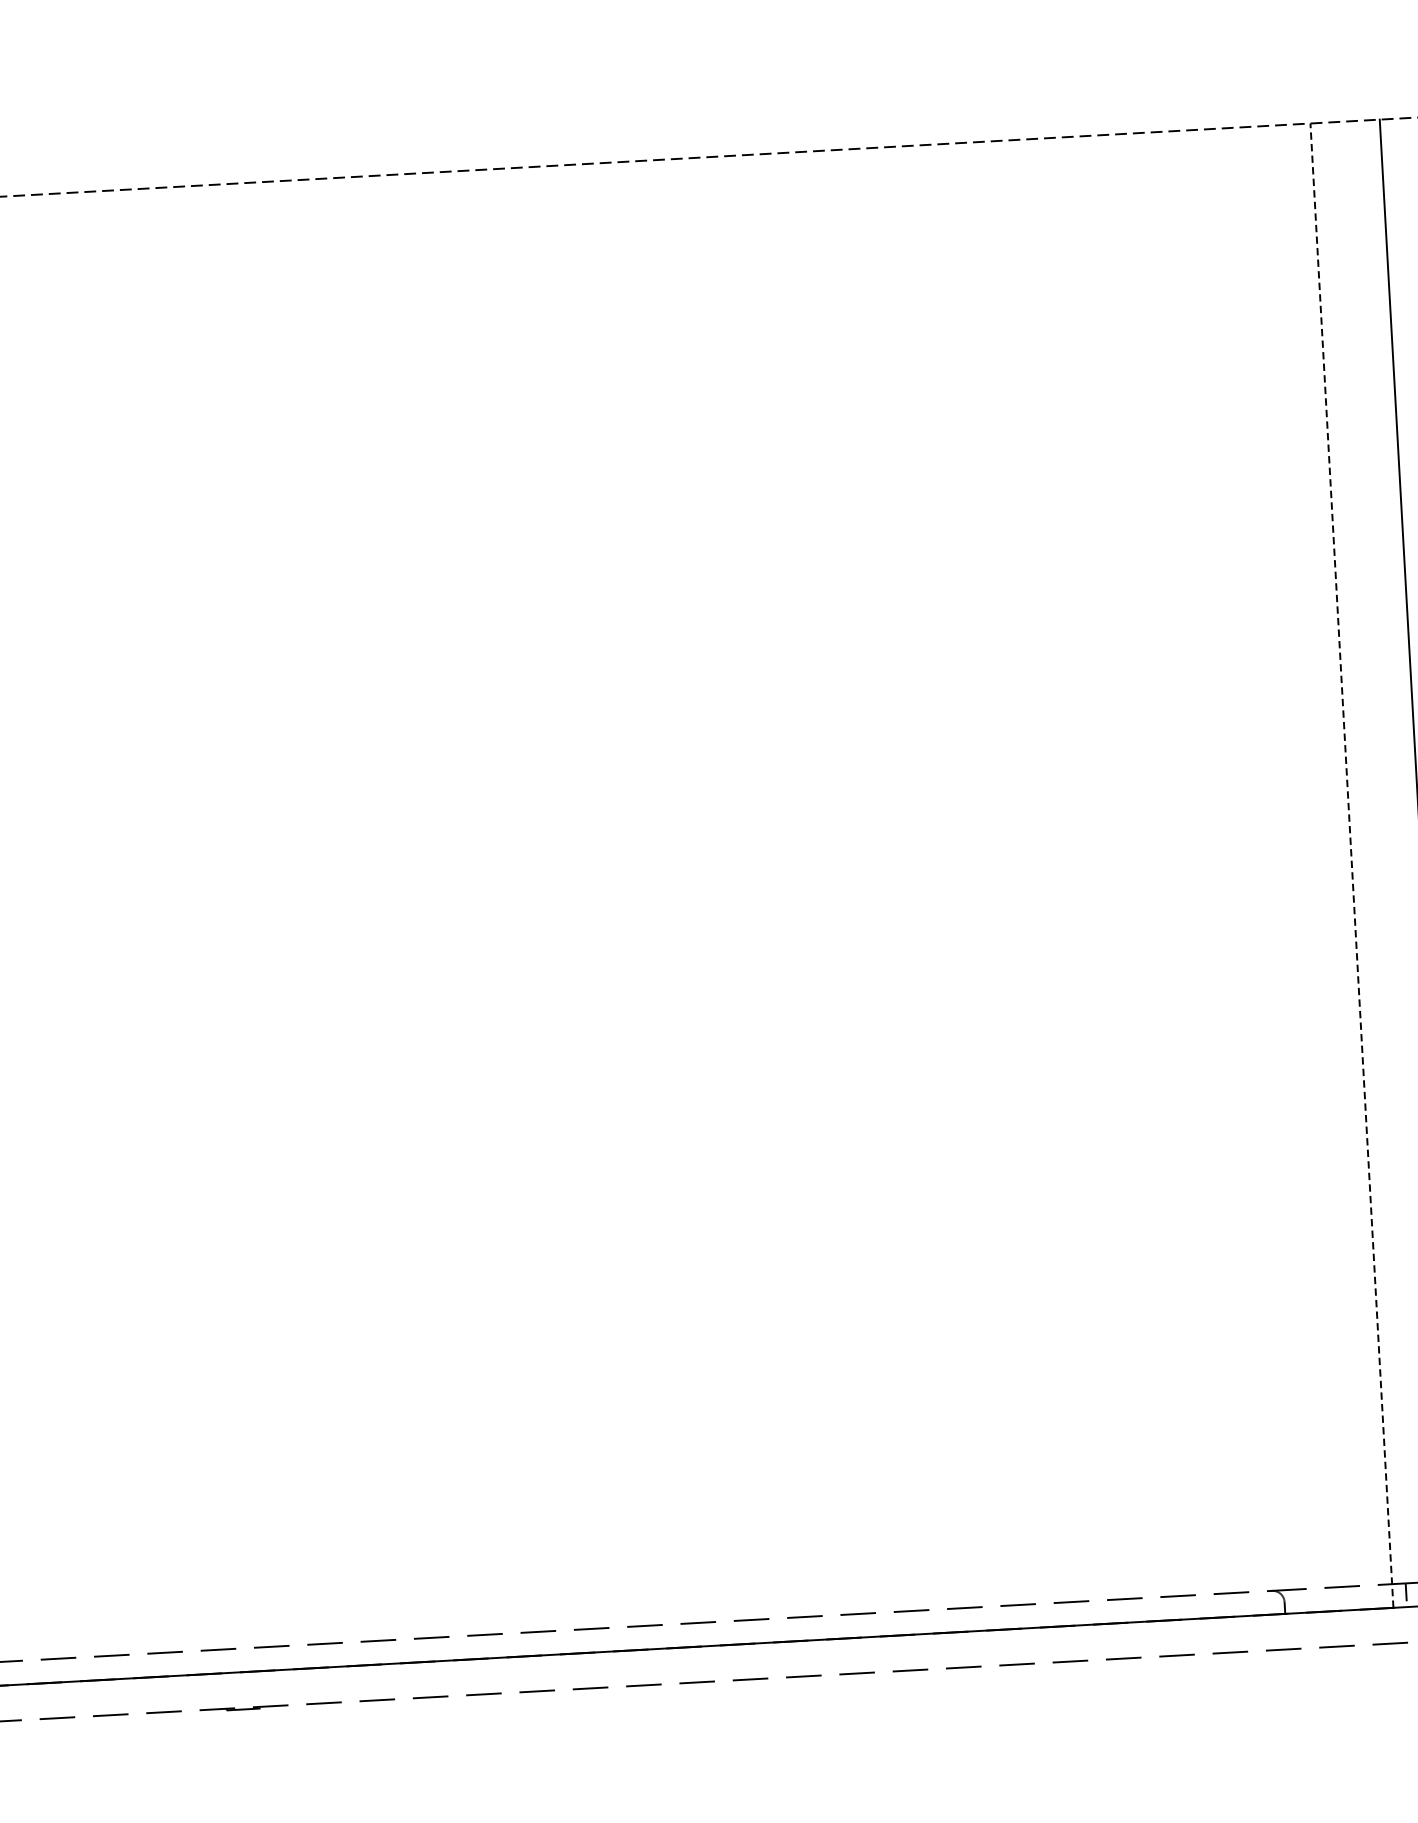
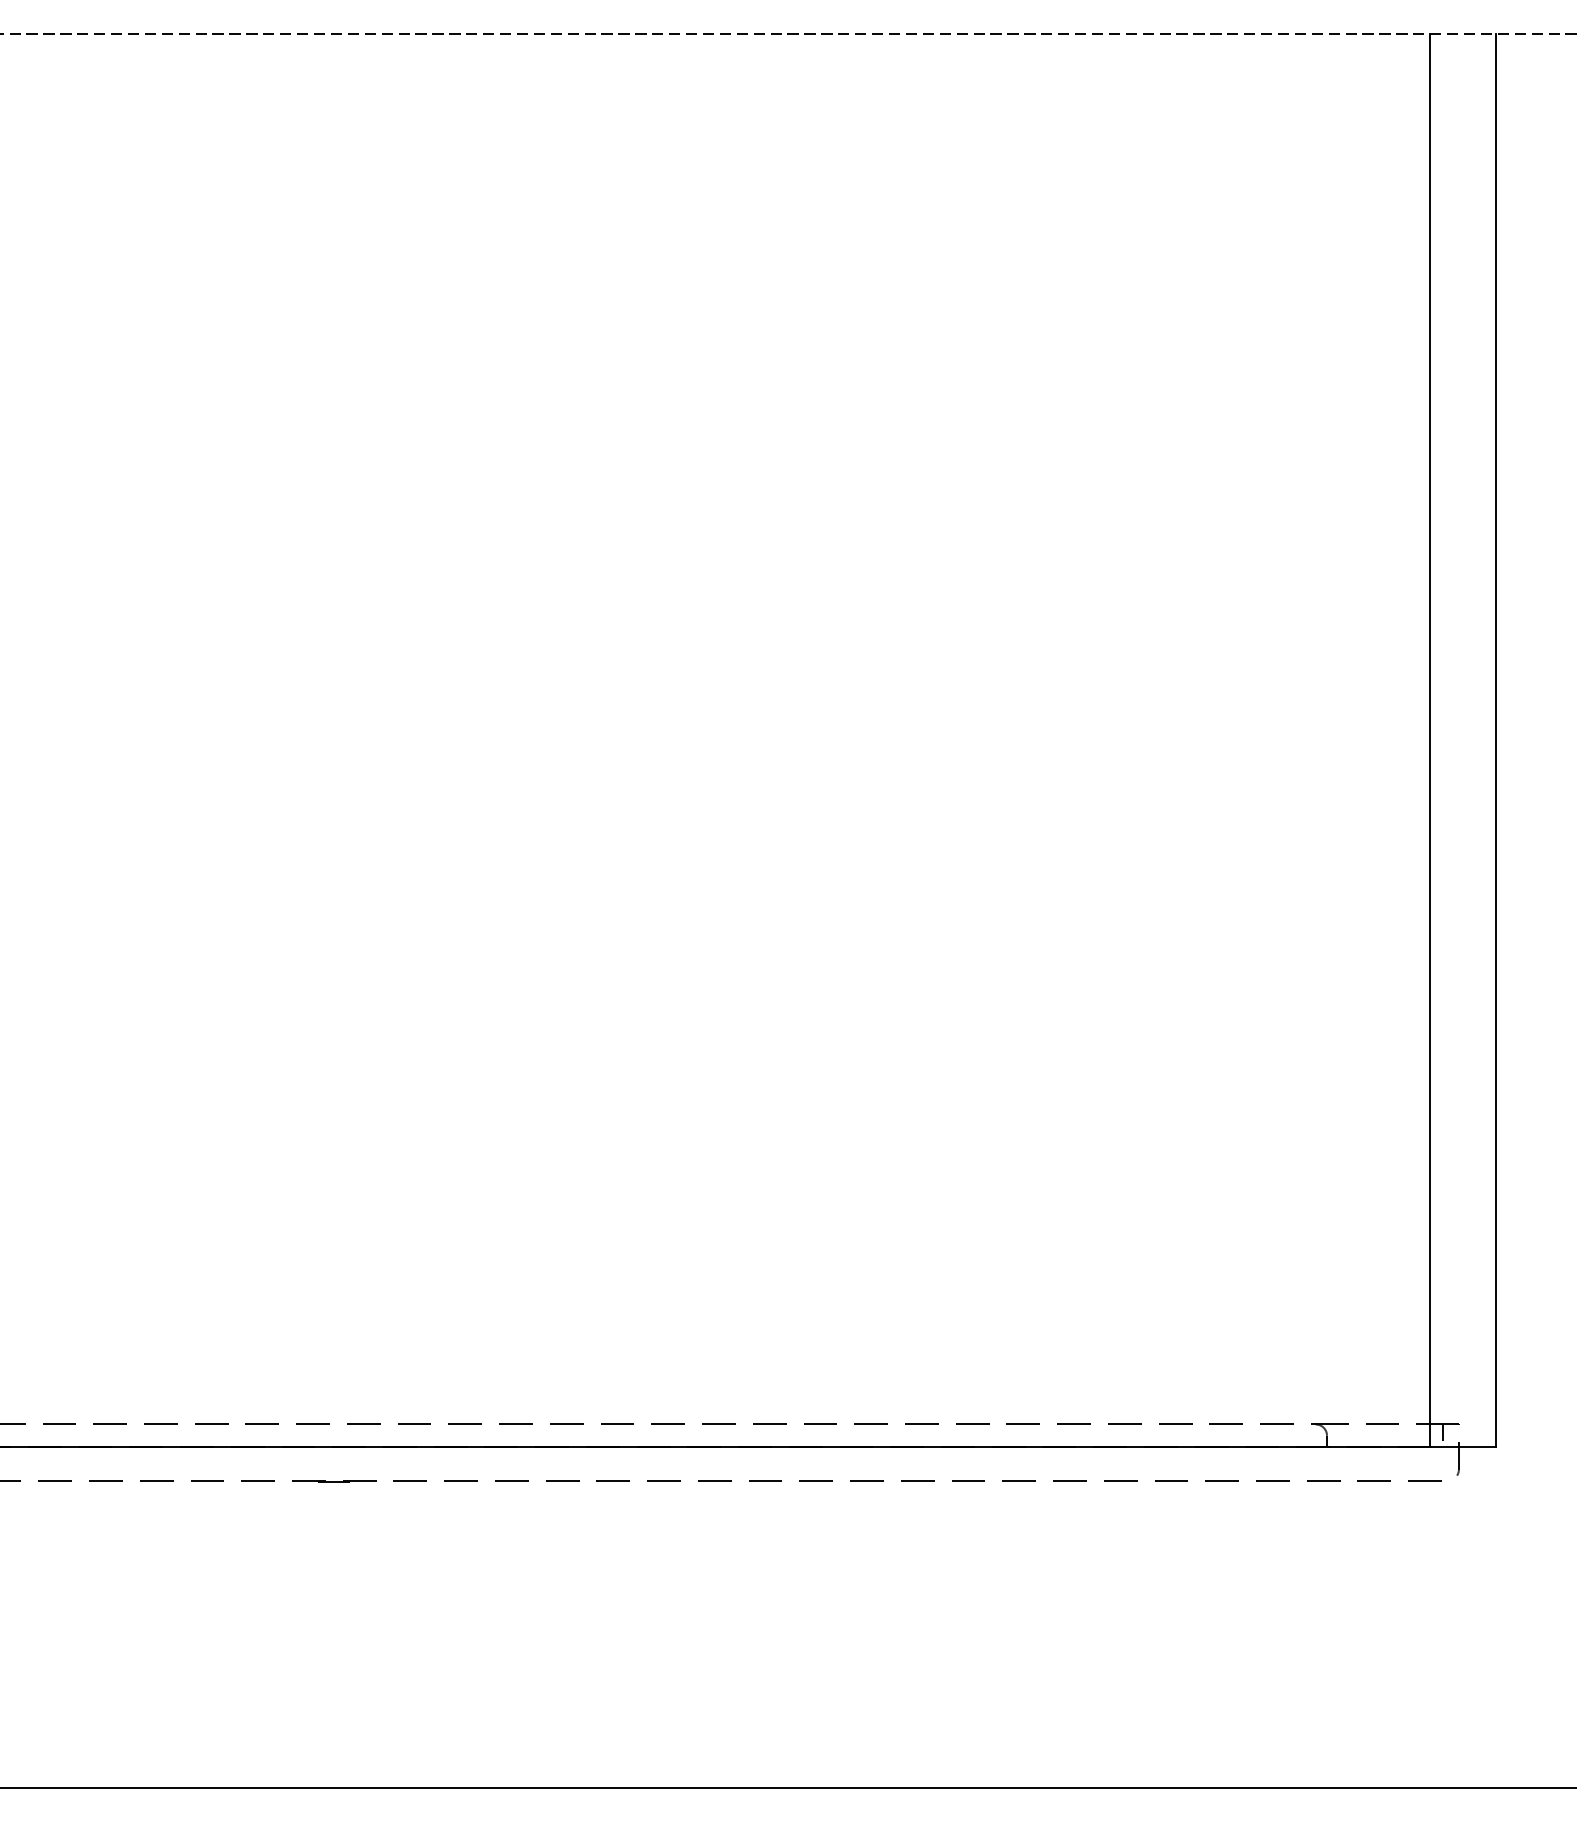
line: (1351, 865) -> (1429, 740), dashed -> solid

